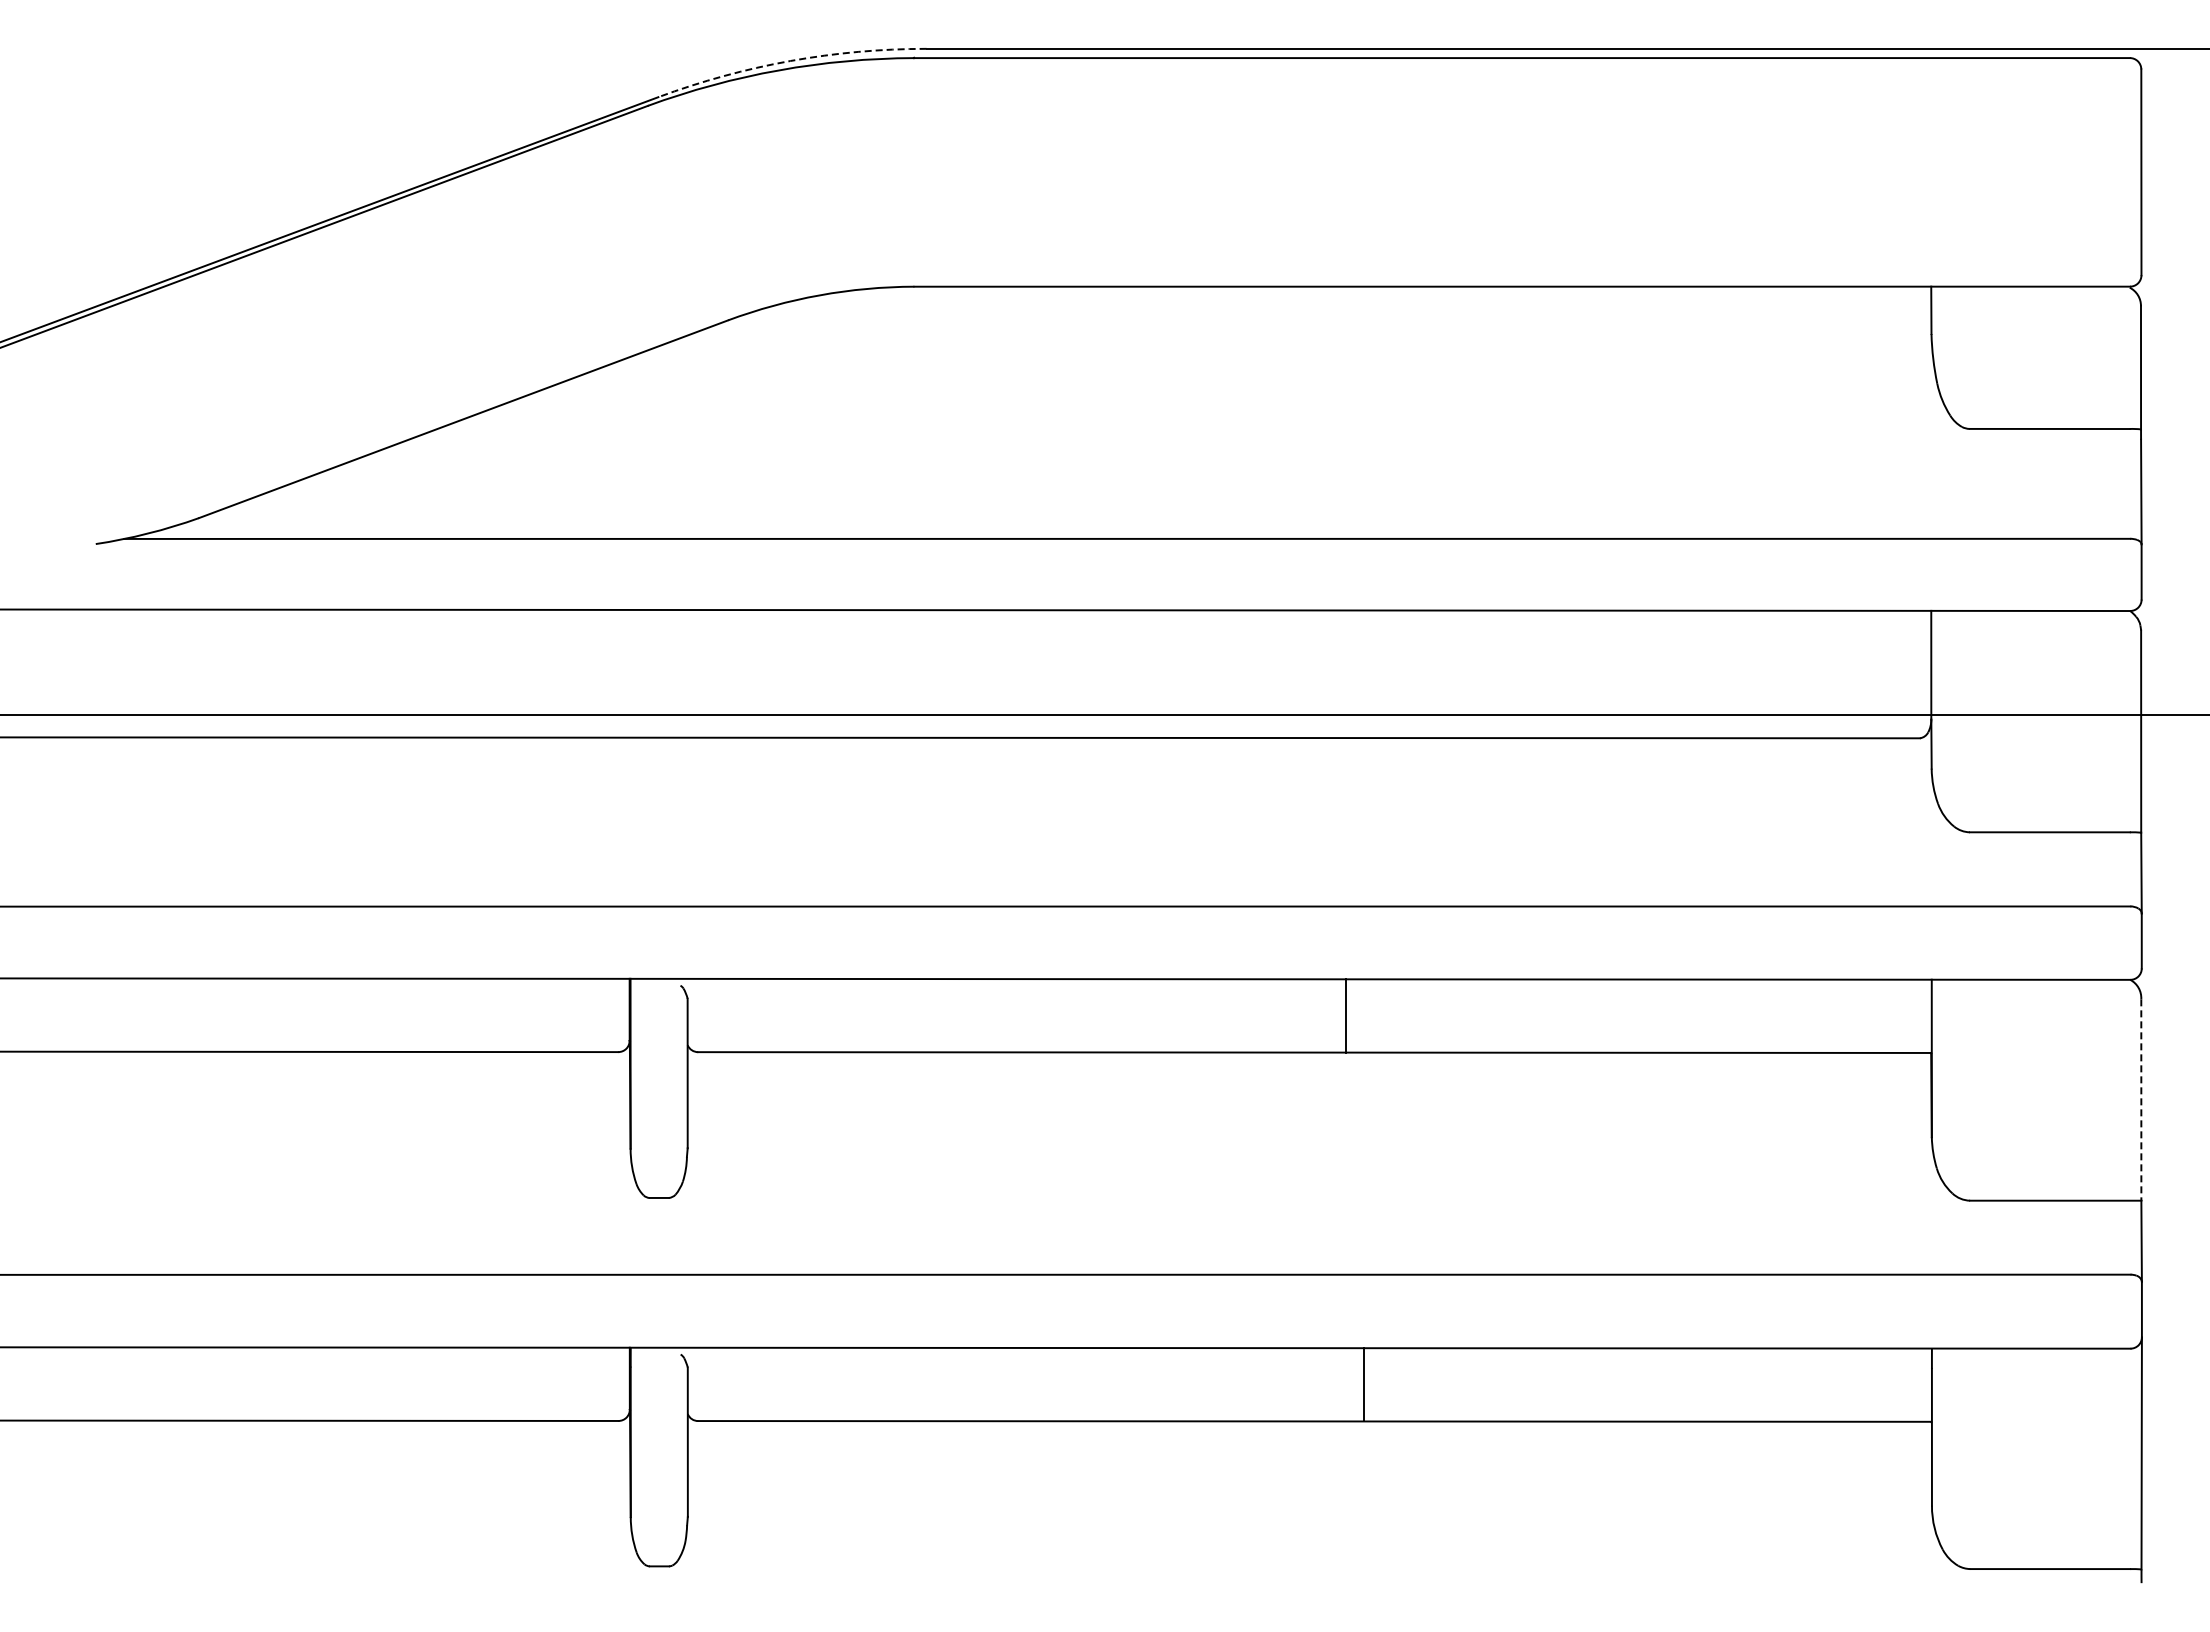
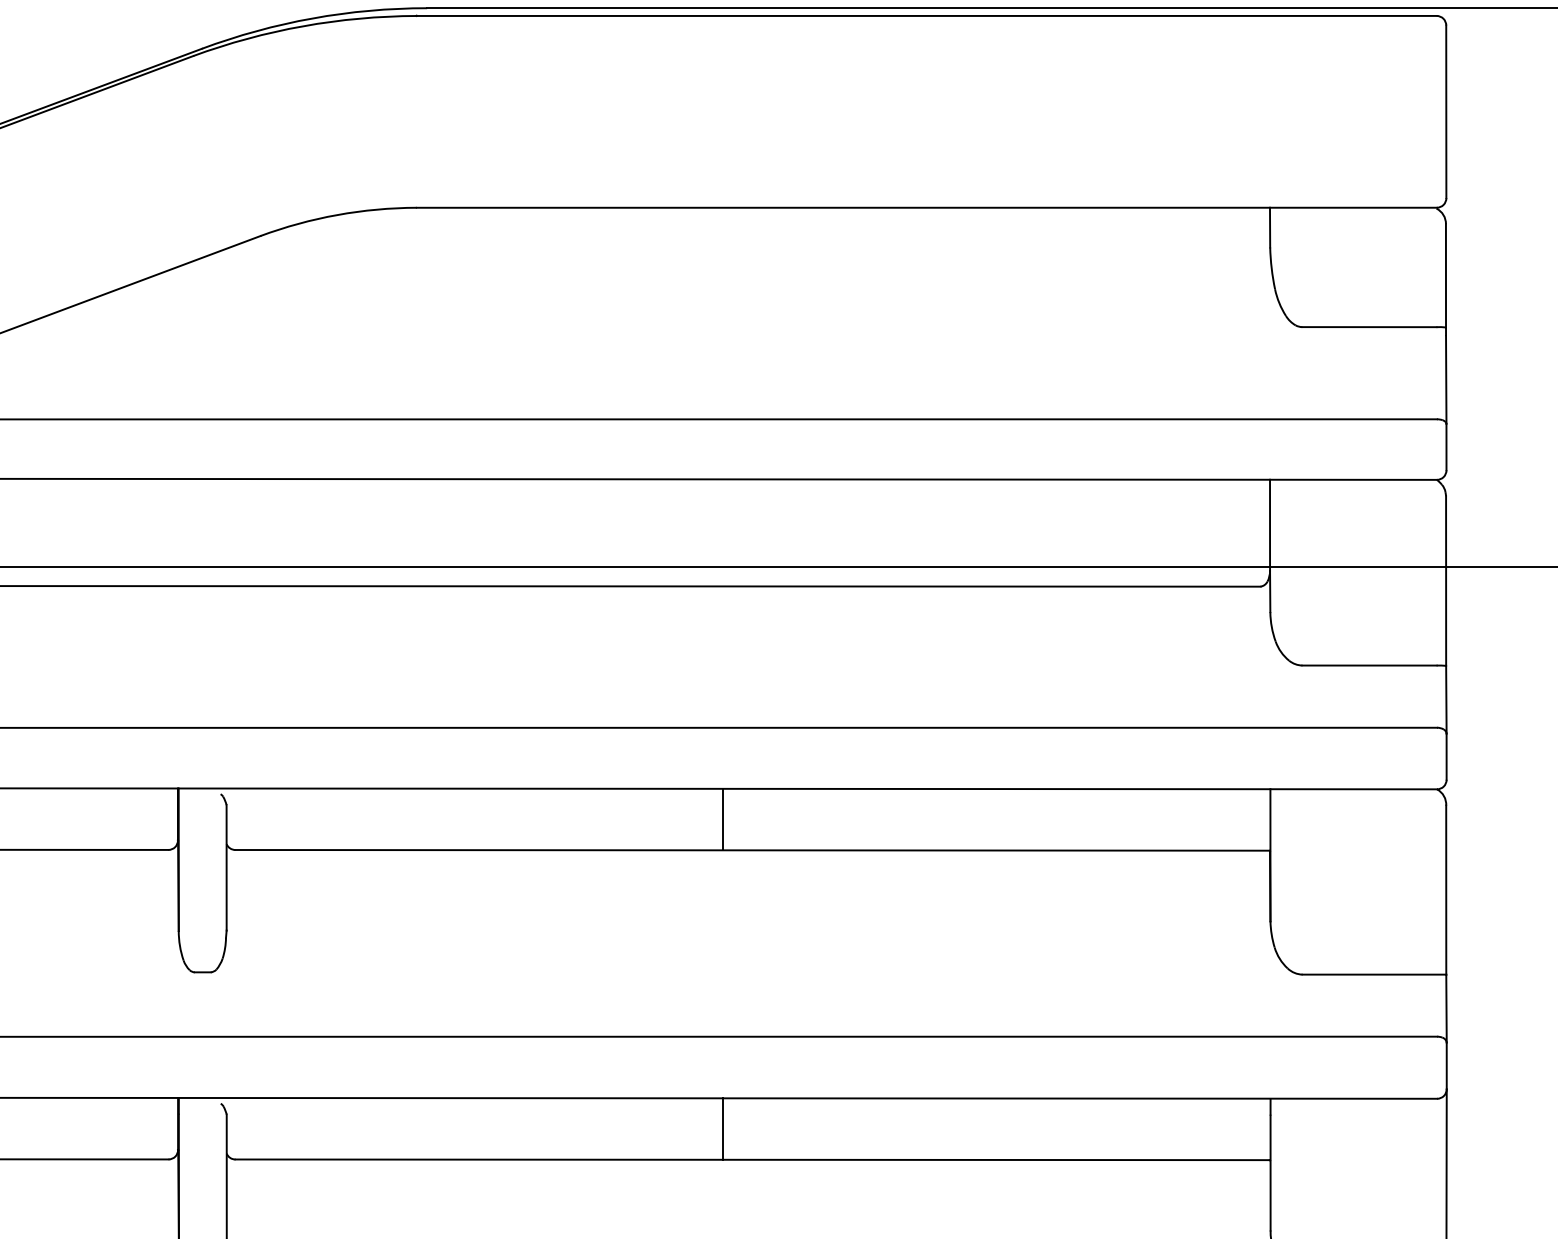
arc: (790, 61) -> (312, 18), dashed -> solid
line: (1346, 1015) -> (723, 819), moved
line: (2141, 1100) -> (1446, 890), dashed -> solid
line: (1364, 1384) -> (723, 1128), moved

